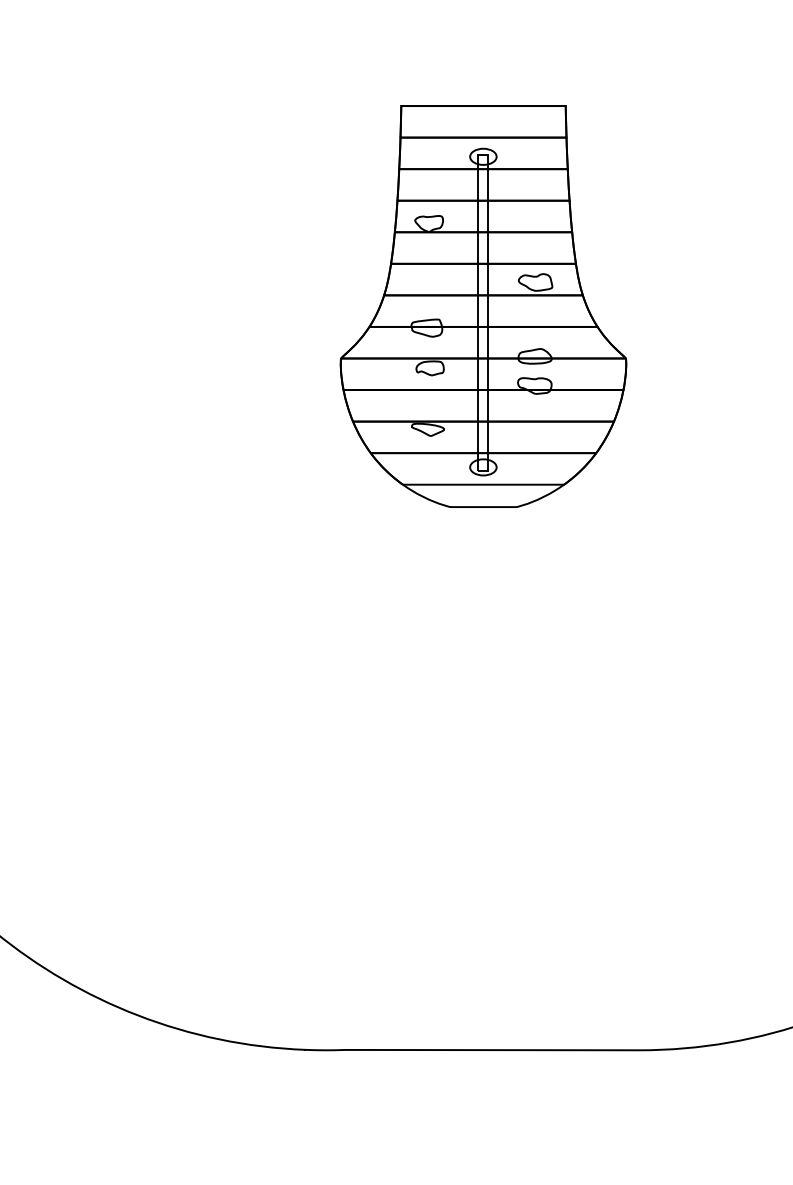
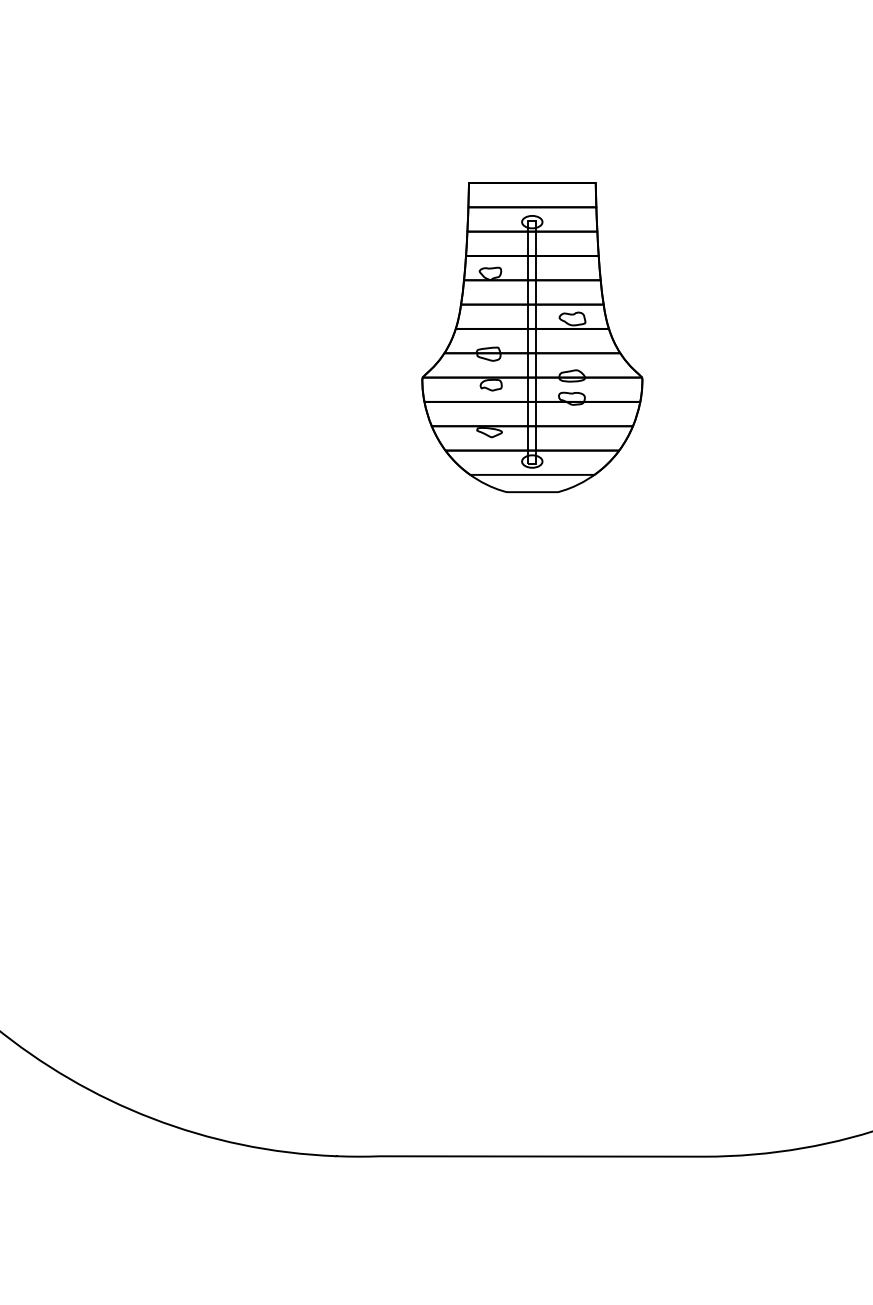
part: (483, 306) -> (532, 337), size x0.7

